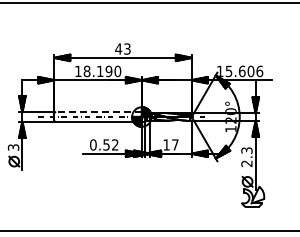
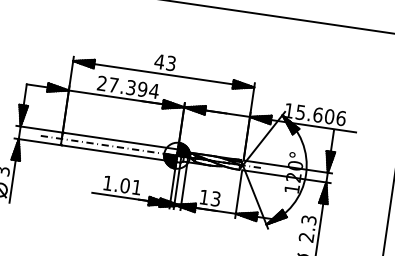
text: (98, 71) -> (128, 87), 18.190 -> 27.394
line: (98, 112) -> (120, 141), dashed -> solid
text: (104, 144) -> (122, 184), 0.52 -> 1.01
text: (175, 144) -> (216, 198), 17 -> 13

